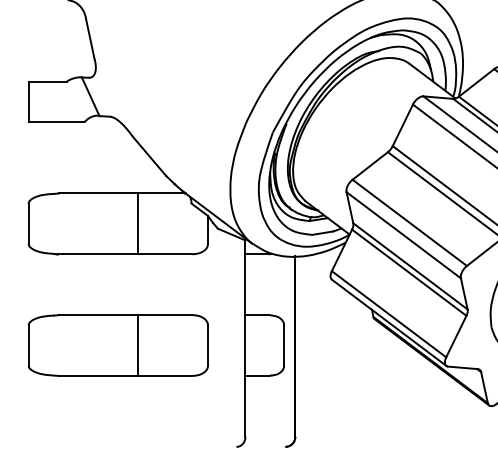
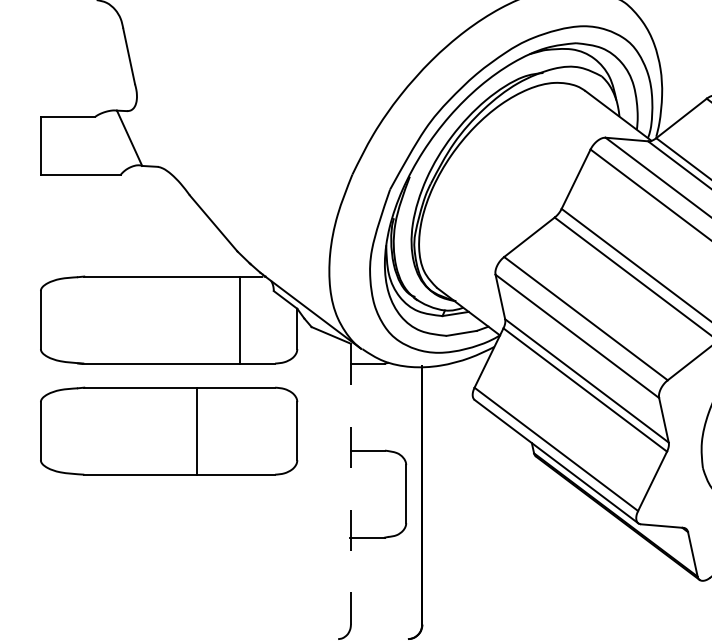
line: (138, 223) -> (240, 319), moved
line: (245, 339) -> (350, 485), solid -> dashed
part: (117, 345) -> (167, 431), moved

